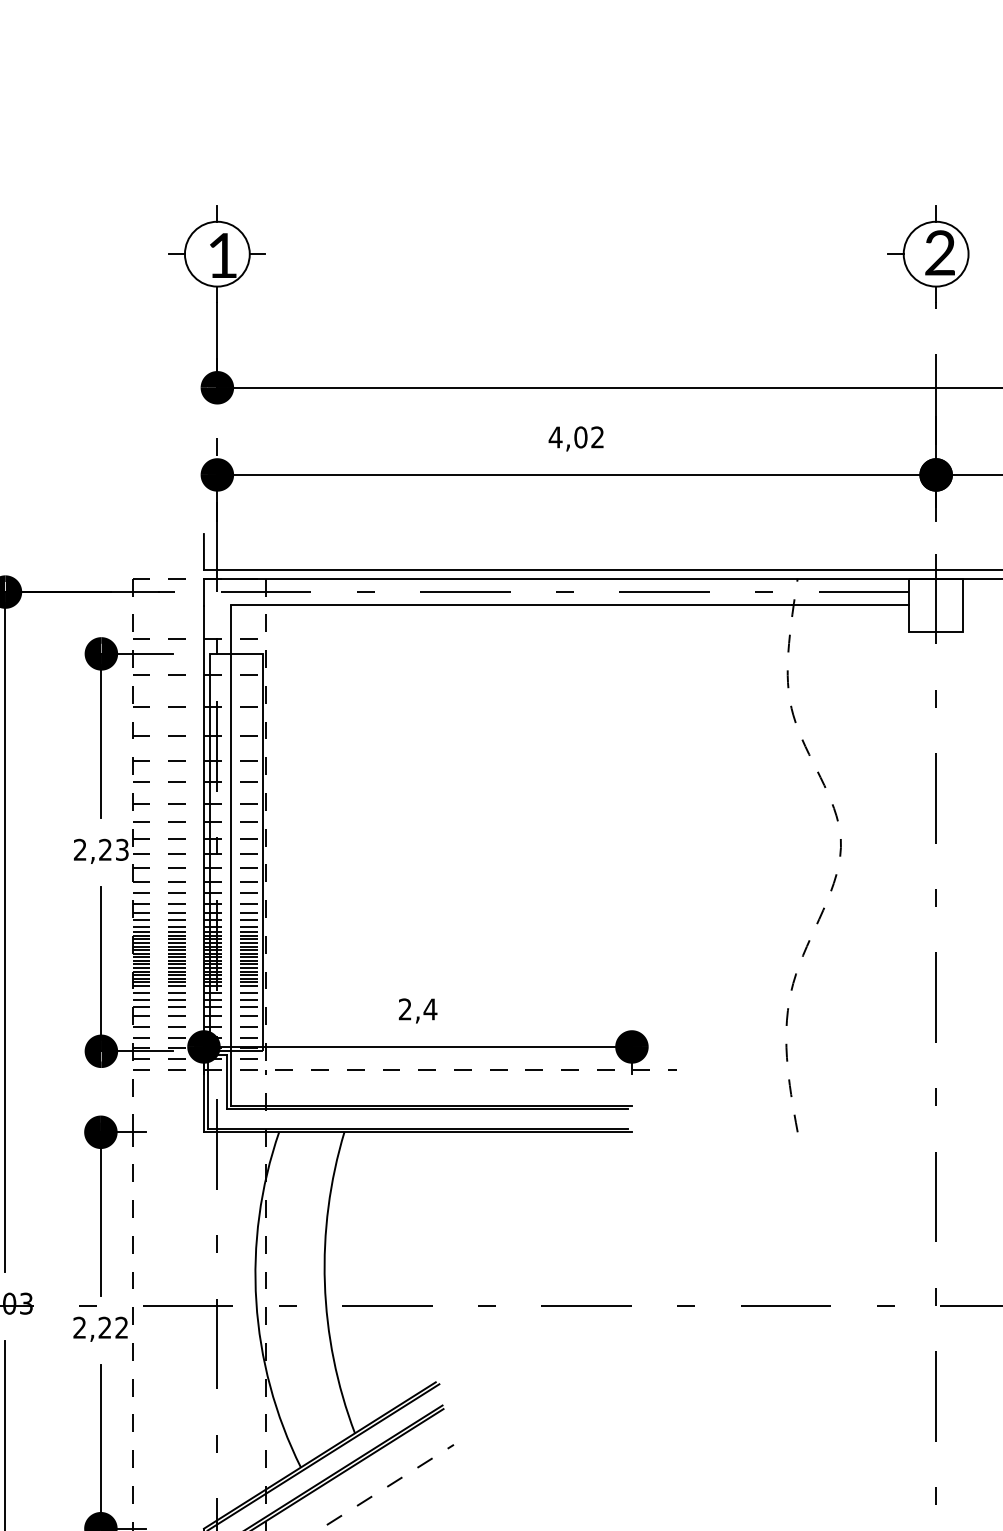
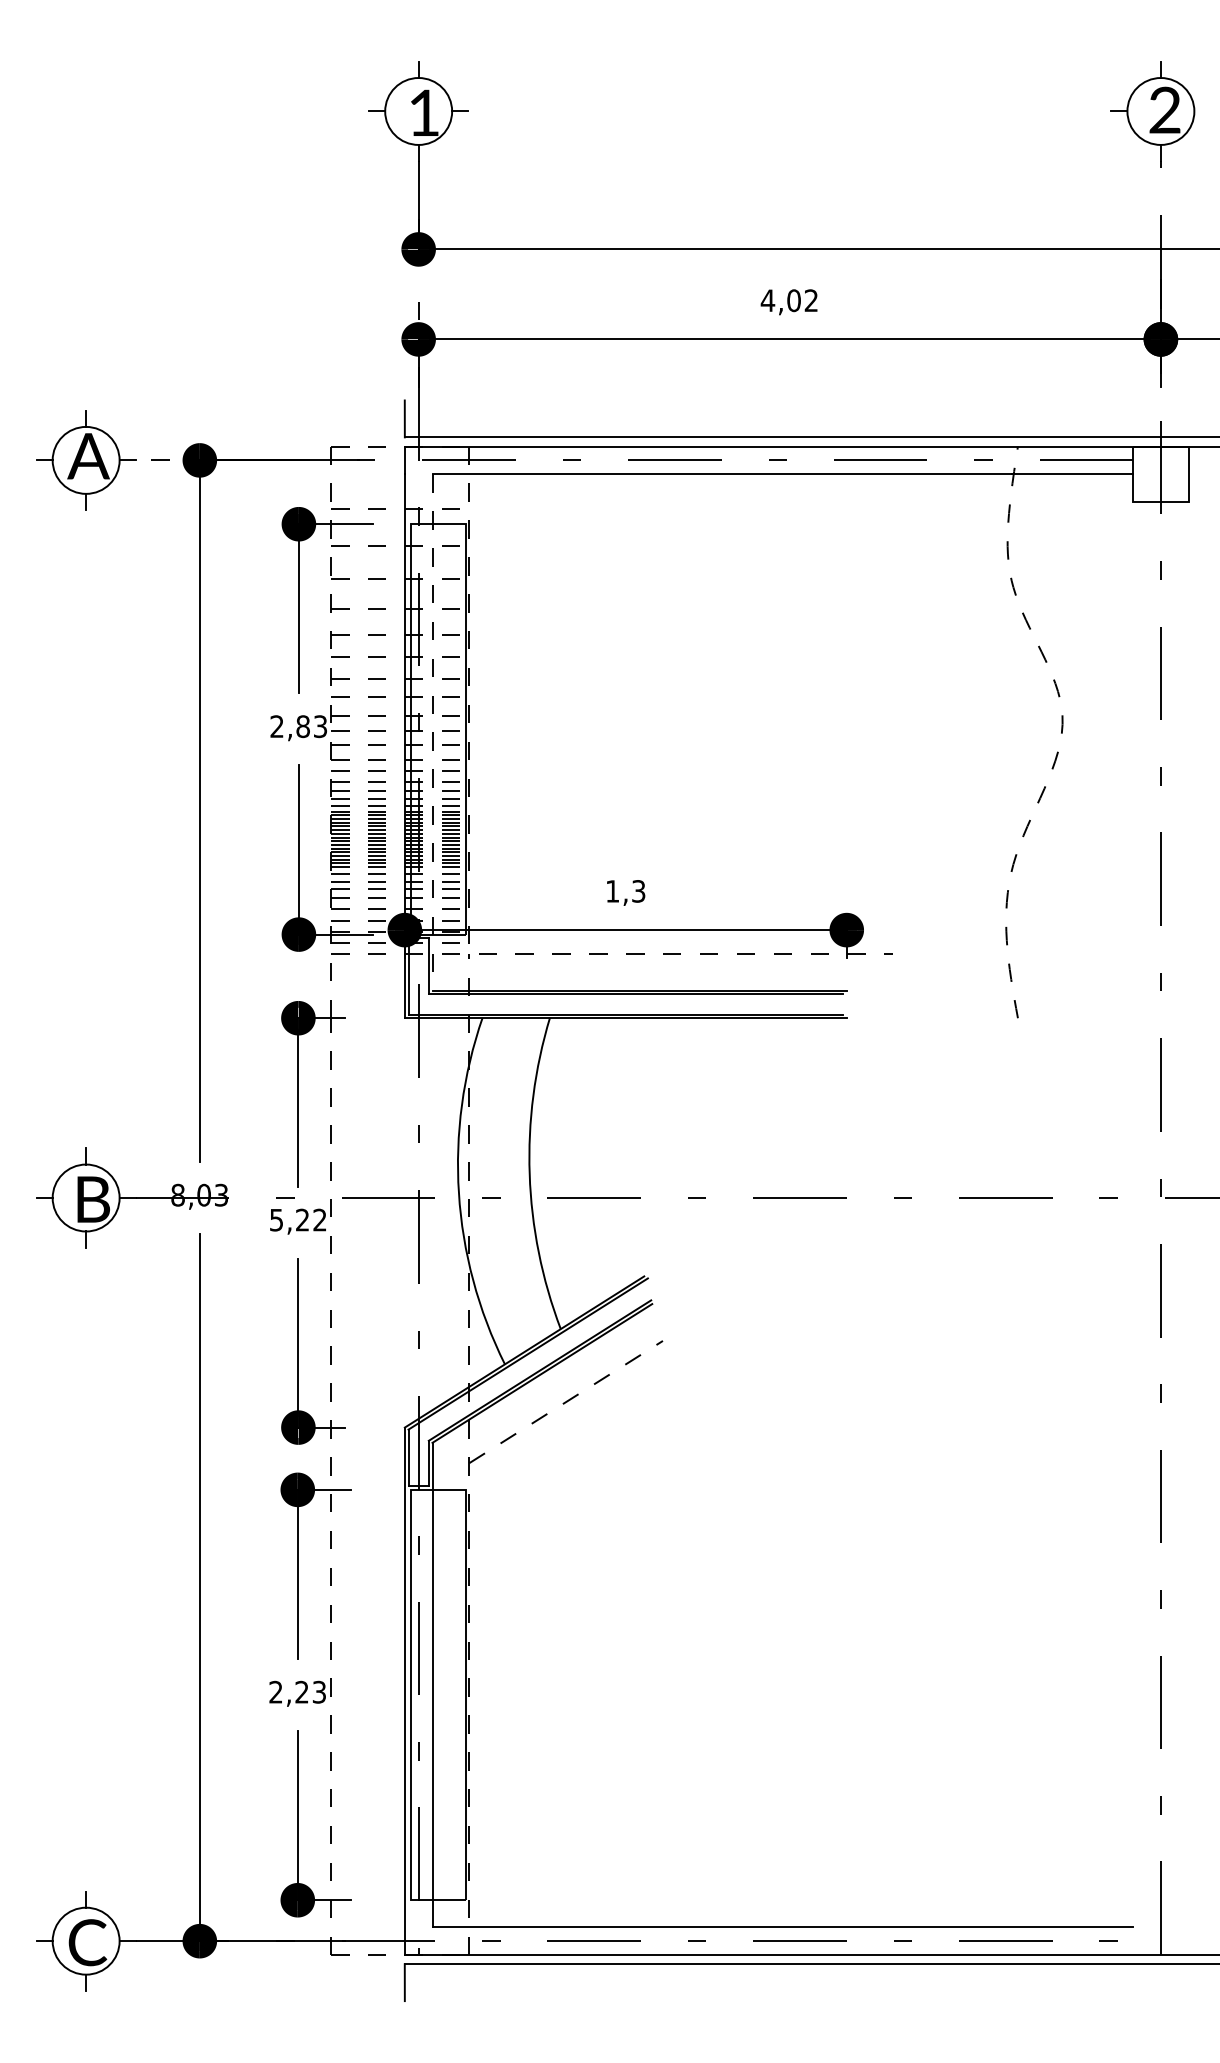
text: (104, 849) -> (302, 726), 2,23 -> 2,83
line: (230, 855) -> (432, 732), solid -> dashed
text: (417, 1009) -> (625, 891), 2,4 -> 1,3
text: (79, 1327) -> (276, 1219), 2,22 -> 5,22

